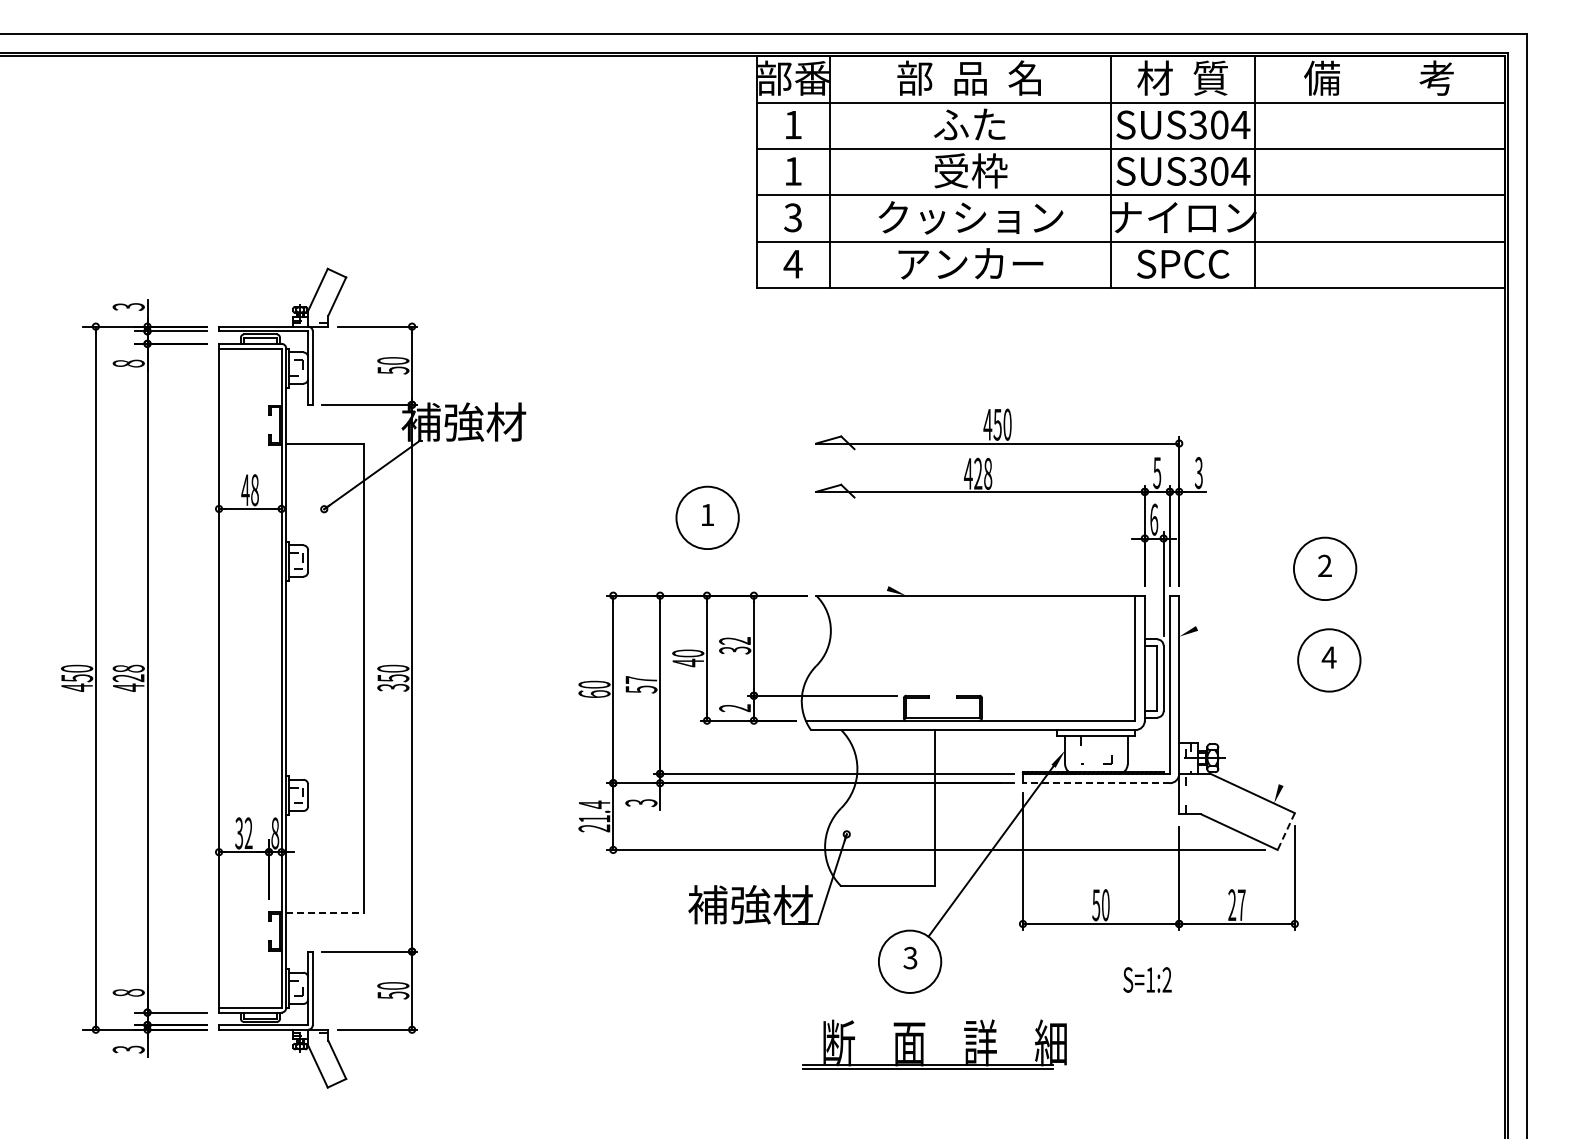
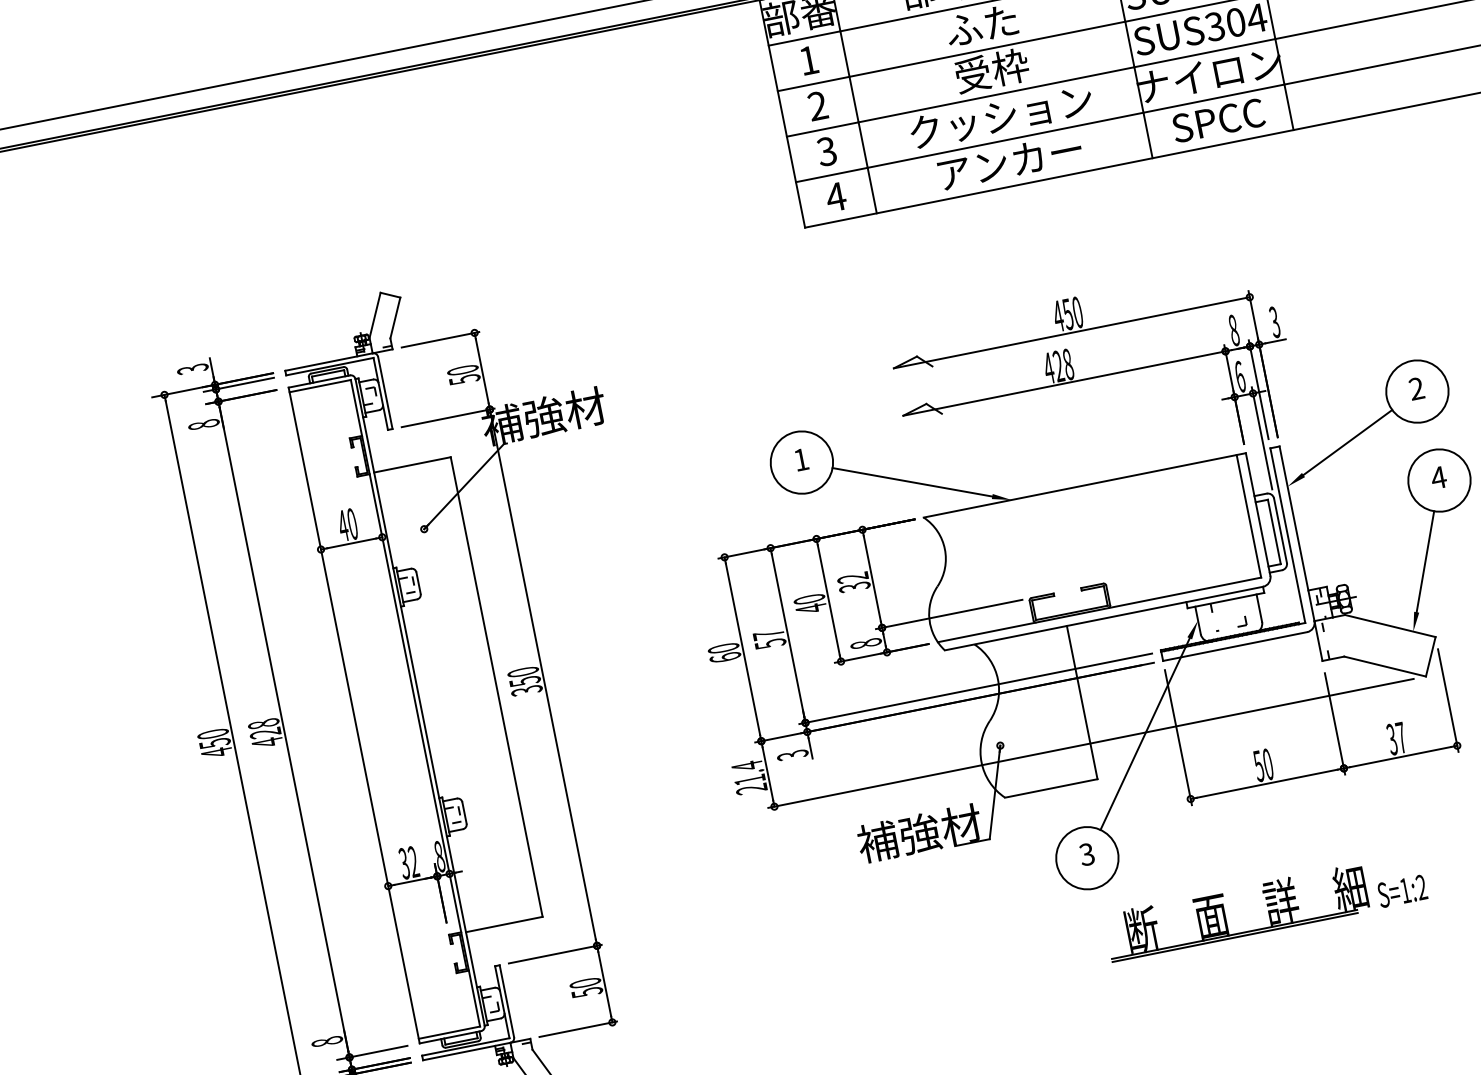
text: (792, 171) -> (817, 106), 1 -> 2
text: (1157, 472) -> (1234, 329), 5 -> 8
text: (254, 490) -> (352, 524), 48 -> 40
line: (811, 558) -> (911, 482), added
line: (1246, 605) -> (1347, 442), added
text: (735, 708) -> (866, 644), 2 -> 8
line: (1299, 737) -> (1425, 561), added
line: (1095, 783) -> (1234, 647), dashed -> solid
line: (1286, 832) -> (1431, 657), dashed -> solid
text: (1232, 905) -> (1392, 739), 27 -> 37
line: (325, 912) -> (504, 924), dashed -> solid
text: (1147, 979) -> (1402, 890), moved
part: (923, 1044) -> (1225, 914), moved

